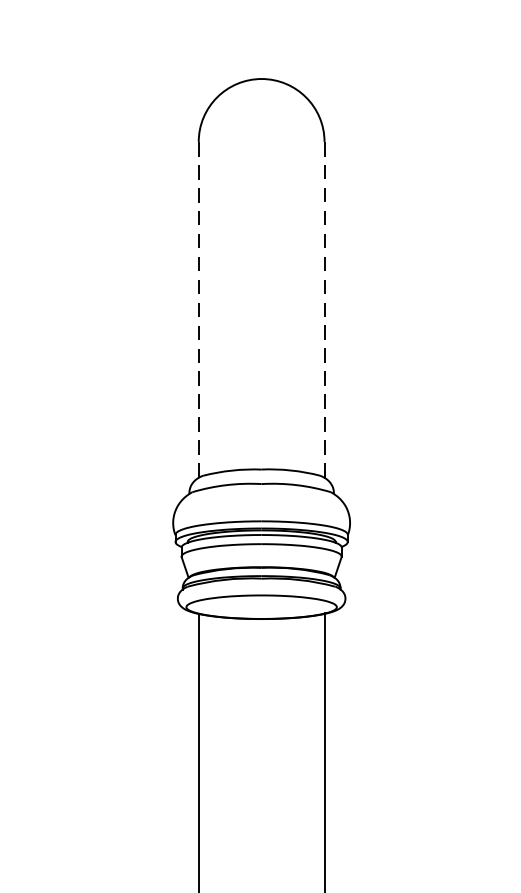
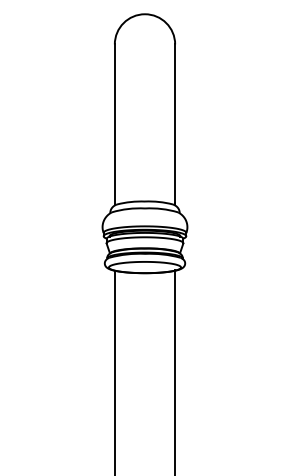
line: (198, 308) -> (114, 124), dashed -> solid
line: (325, 308) -> (175, 124), dashed -> solid

